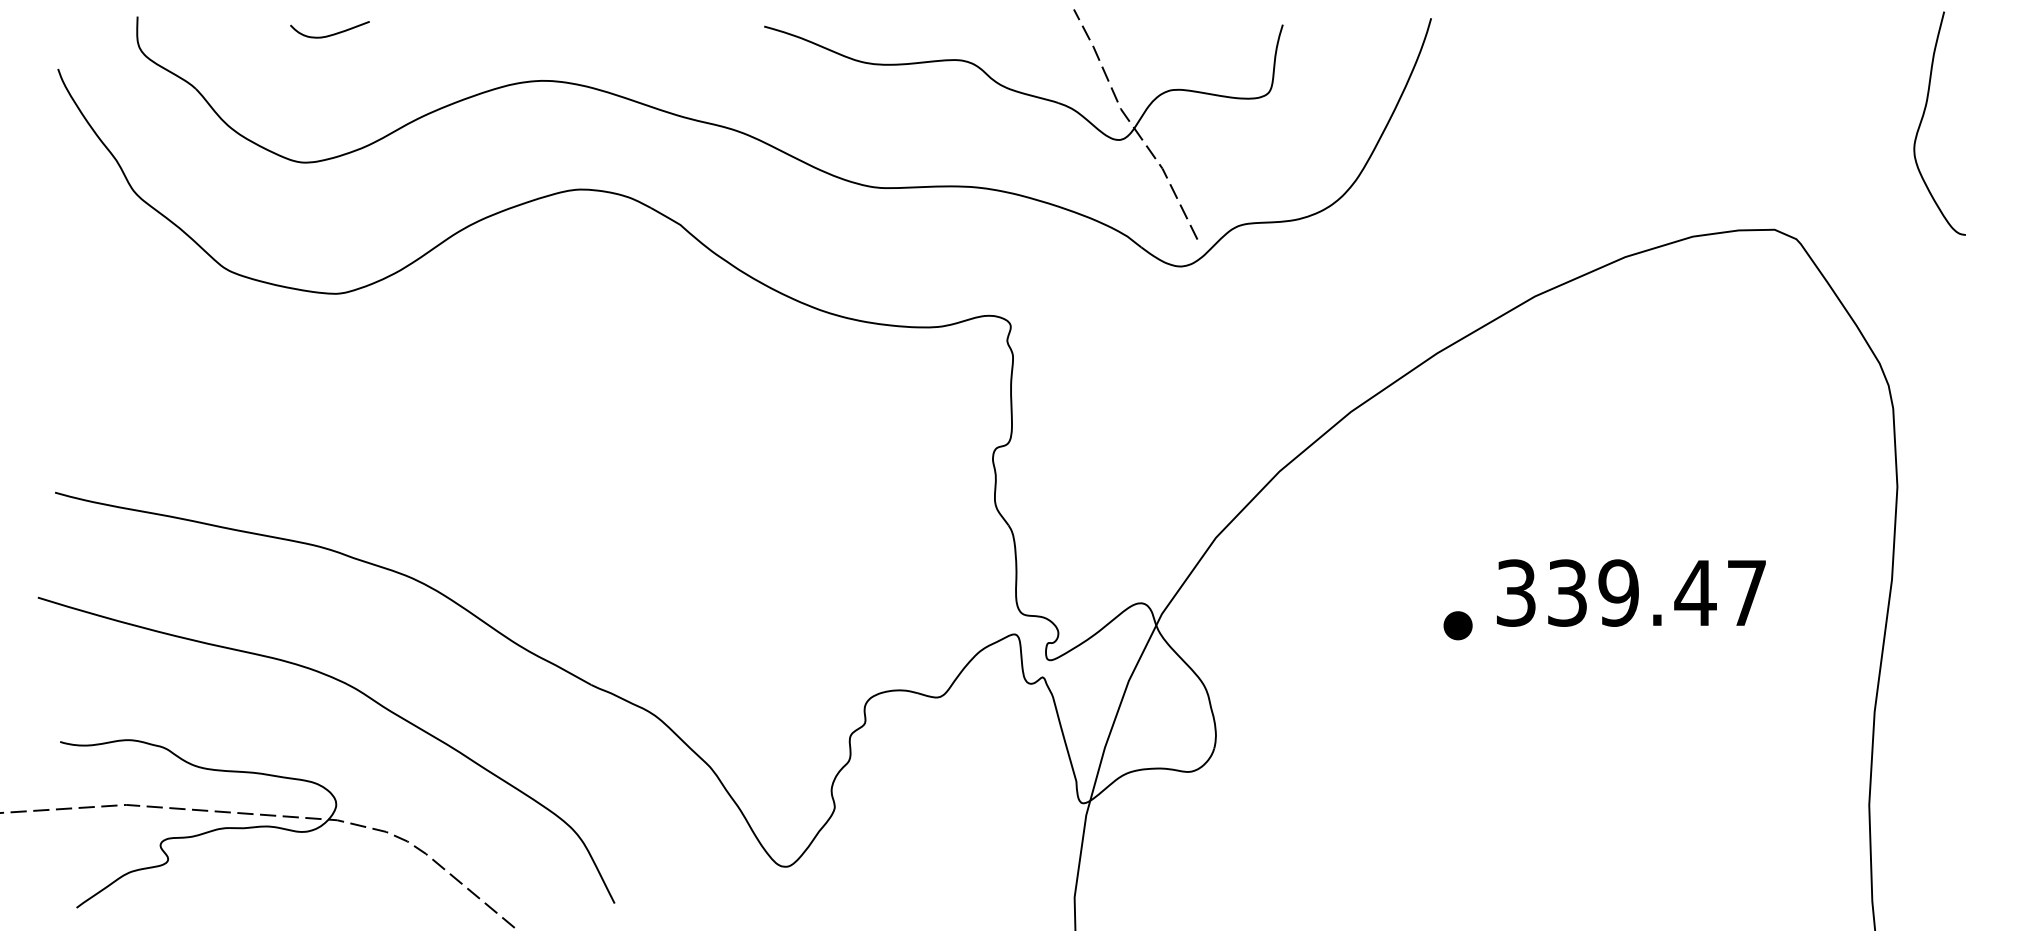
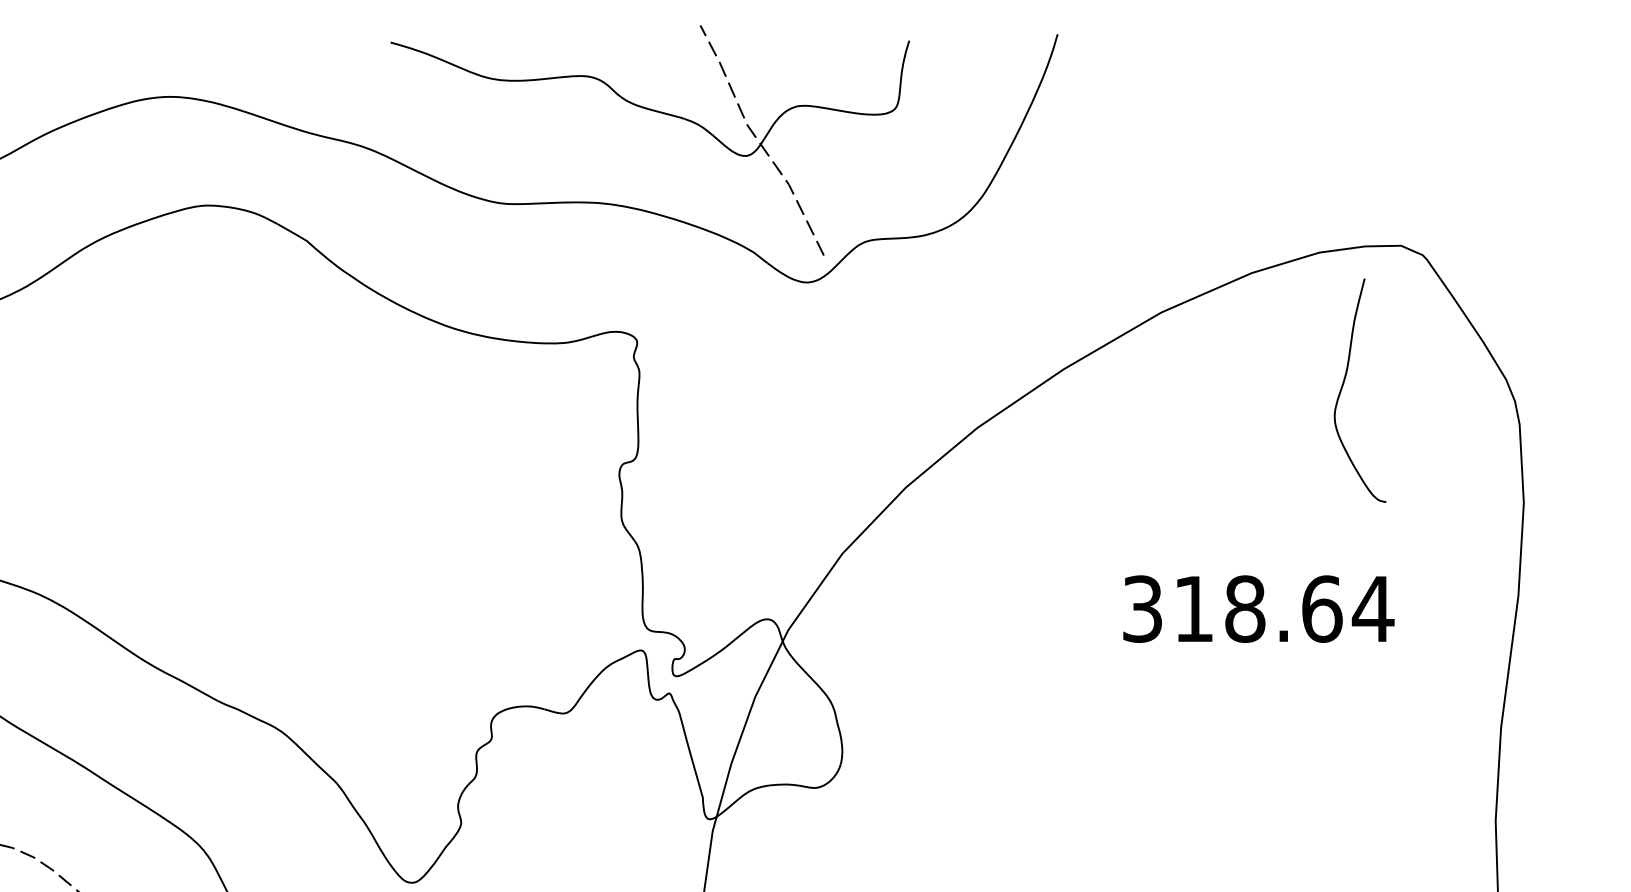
curve: (1923, 118) -> (1343, 385), moved
text: (1658, 592) -> (1284, 608), 339.47 -> 318.64
part: (1457, 625) -> (1083, 641), removed

